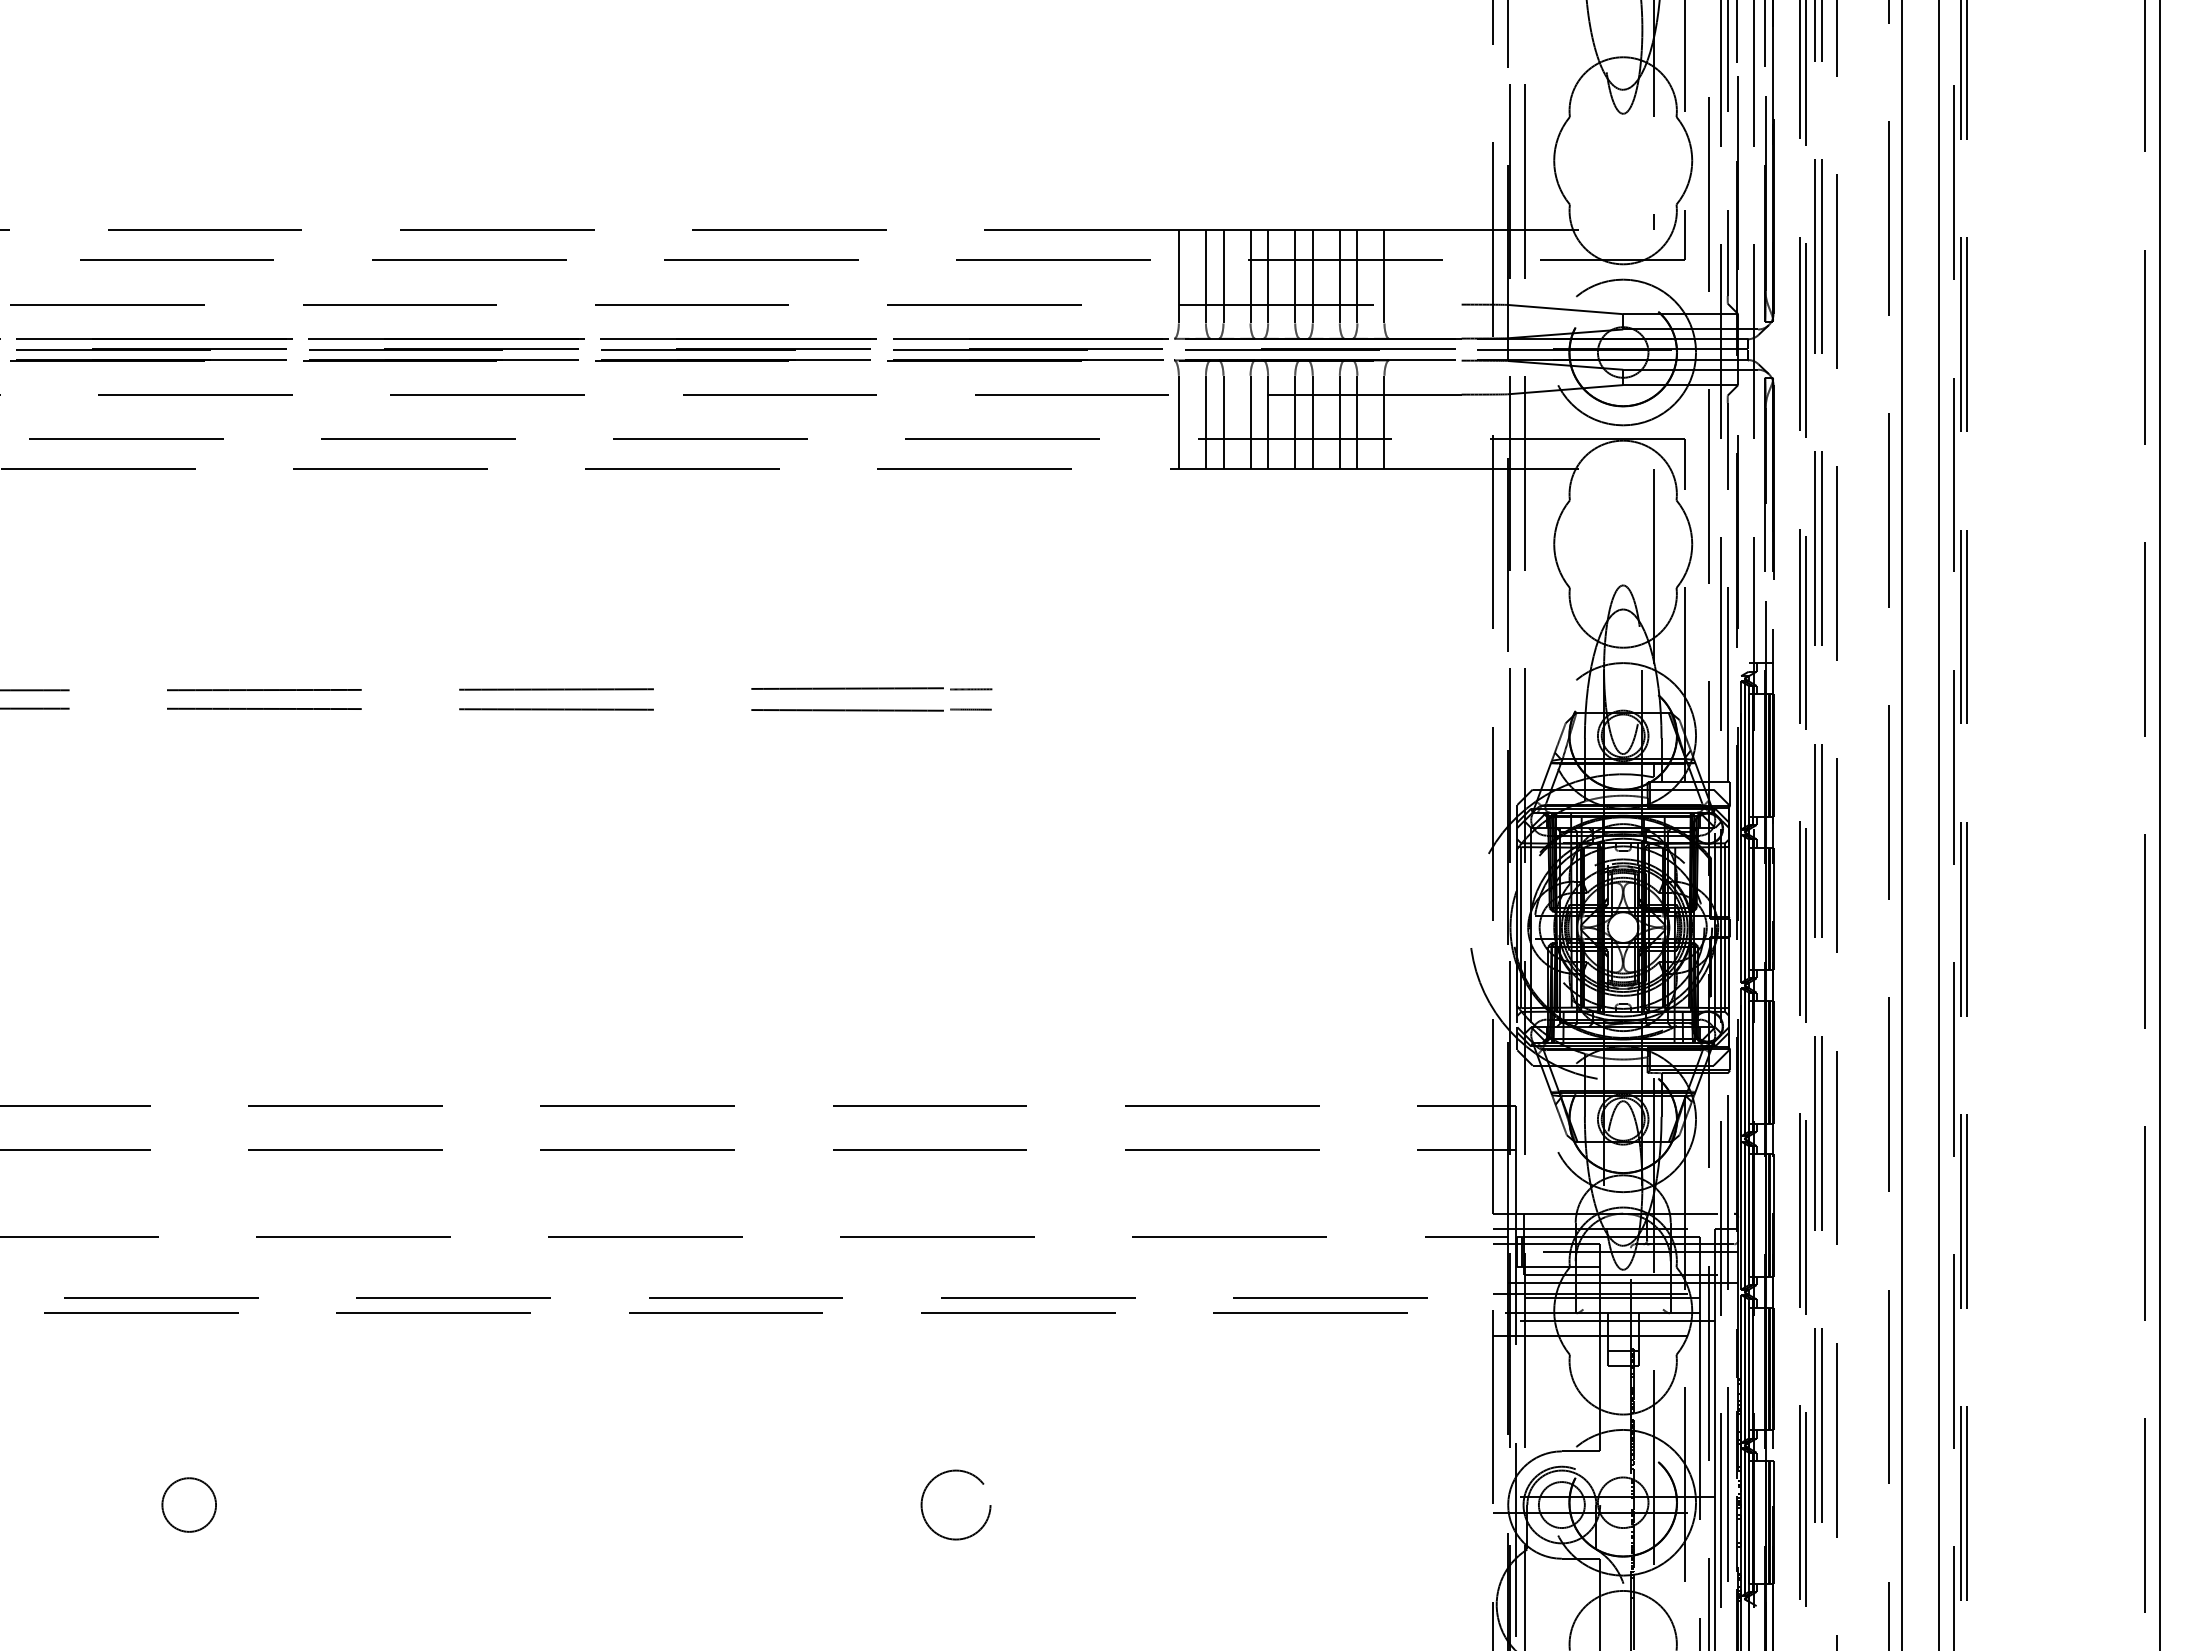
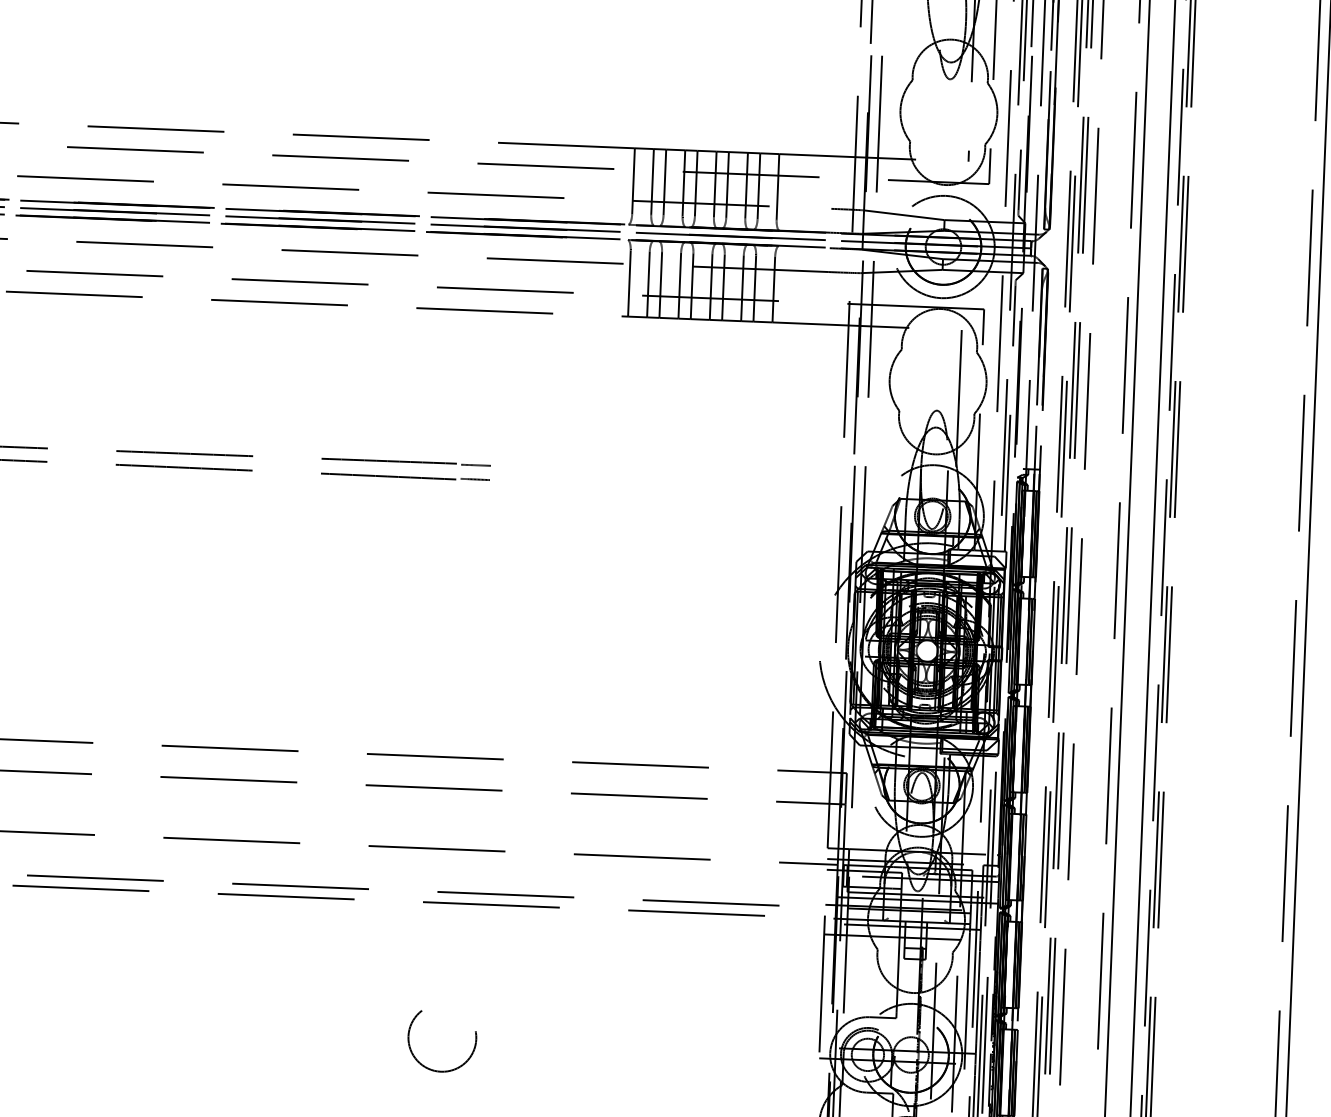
circle: (955, 1504) -> (441, 1037), size x1.4

